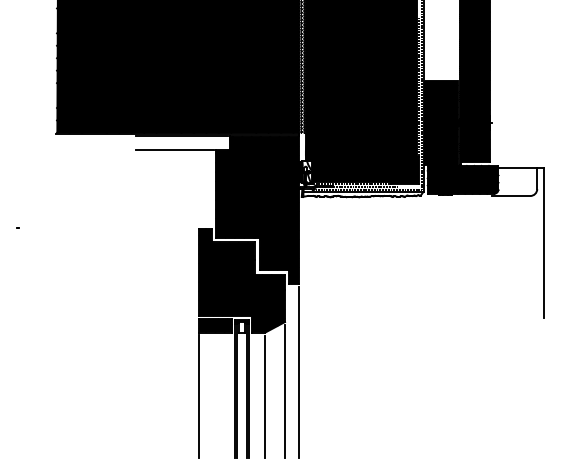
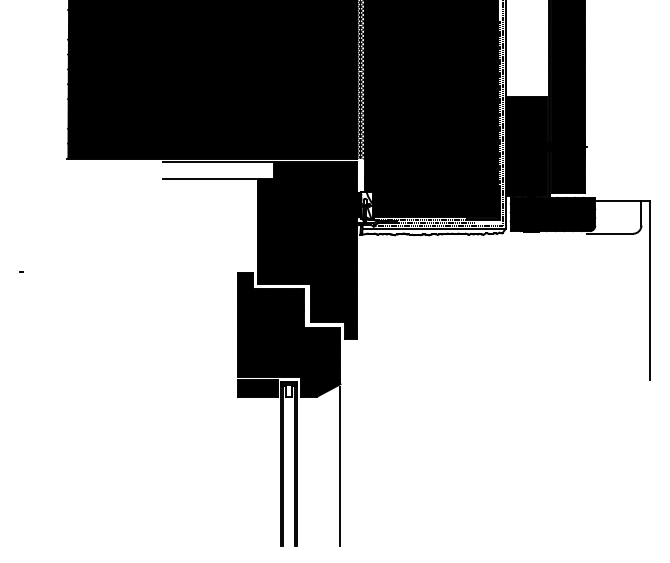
line: (298, 371) -> (356, 443), removed
line: (199, 396) -> (238, 473), removed
line: (265, 396) -> (317, 473), removed

